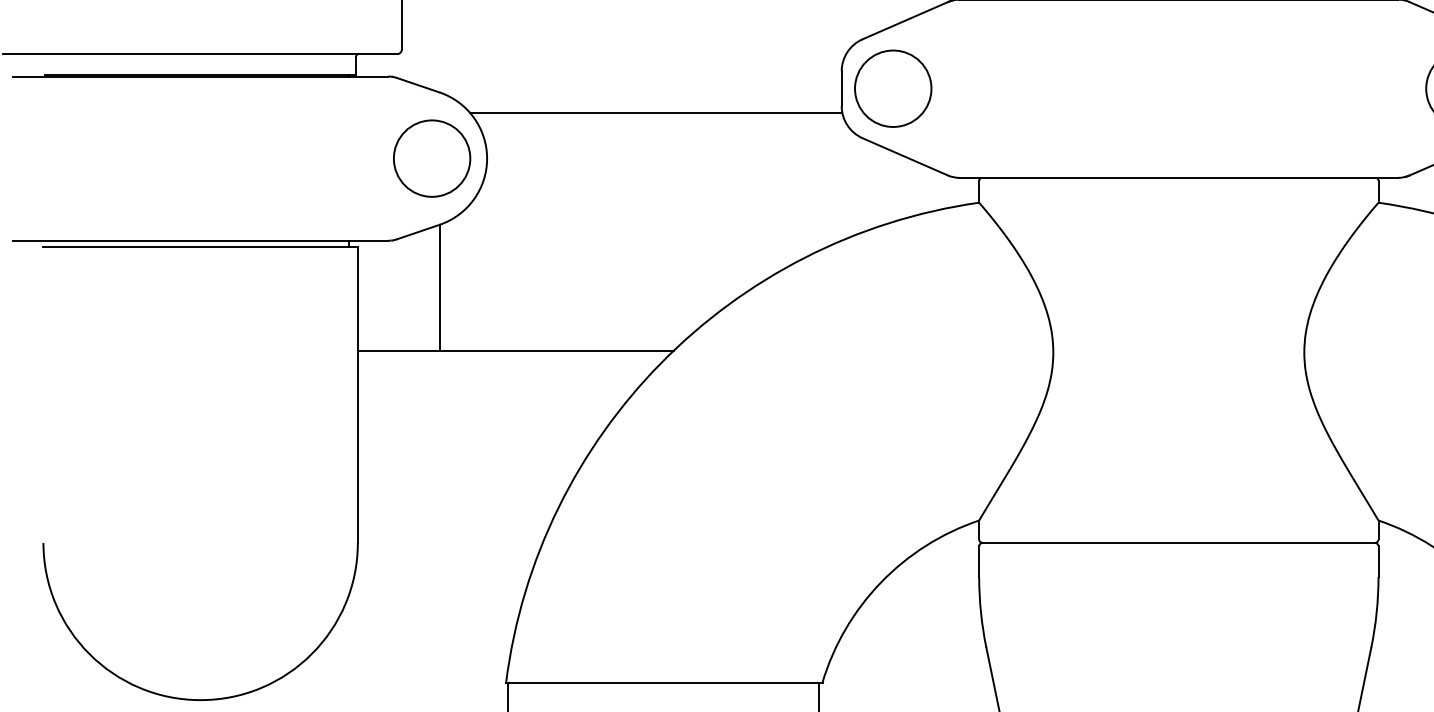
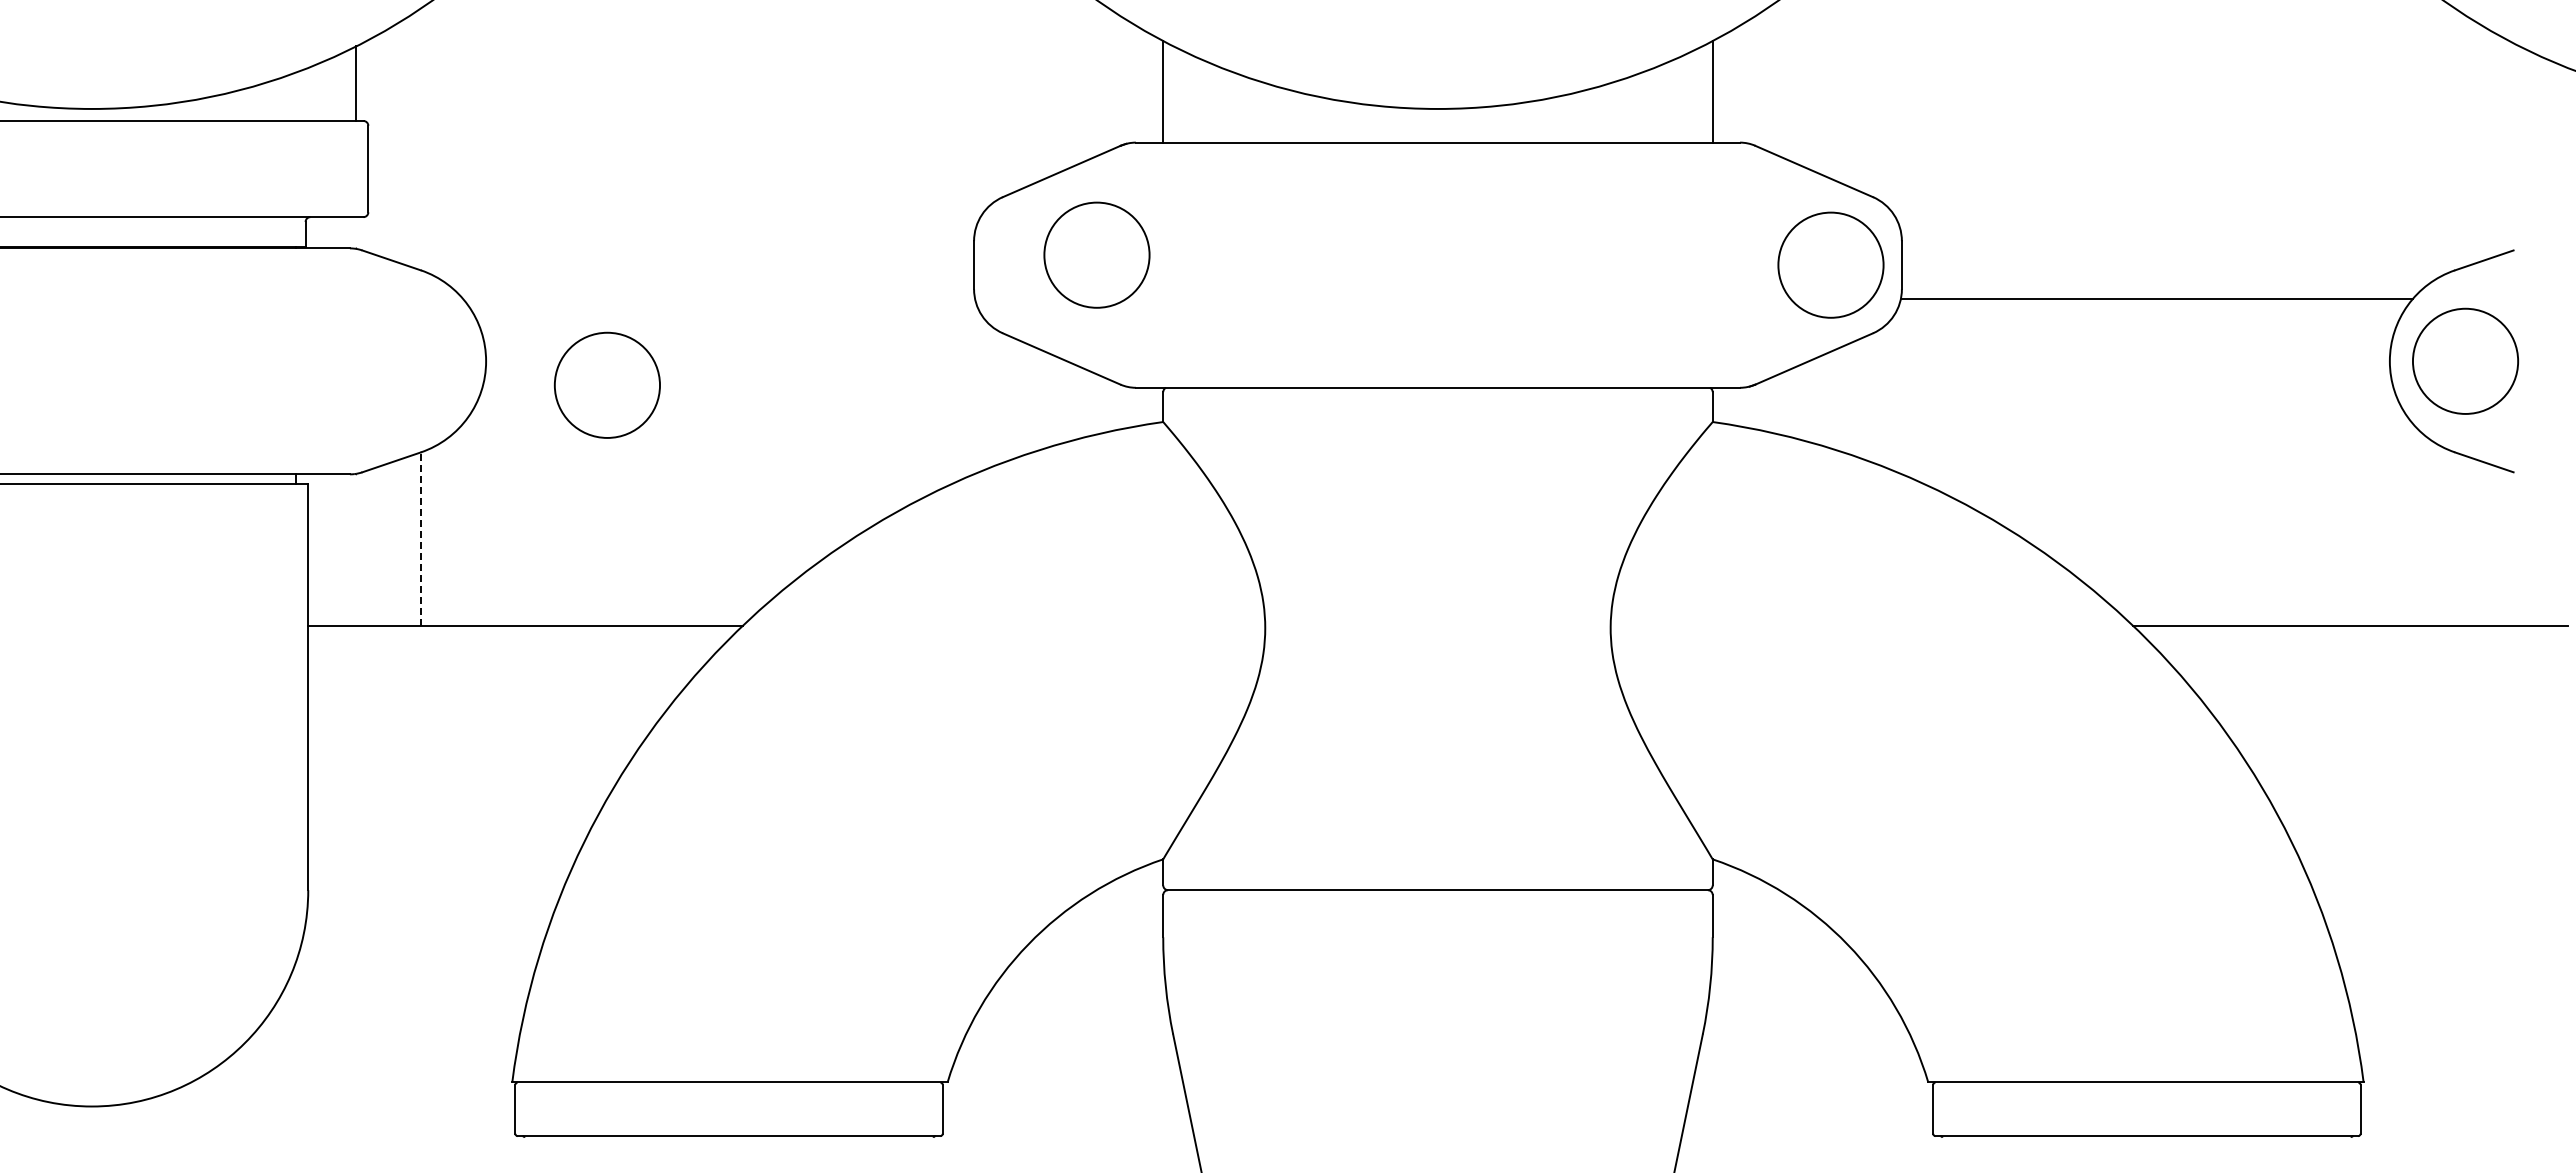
circle: (892, 88) -> (1096, 254), moved
line: (655, 112) -> (718, 298), removed
circle: (431, 158) -> (606, 384), moved
line: (440, 288) -> (421, 539), solid -> dashed

